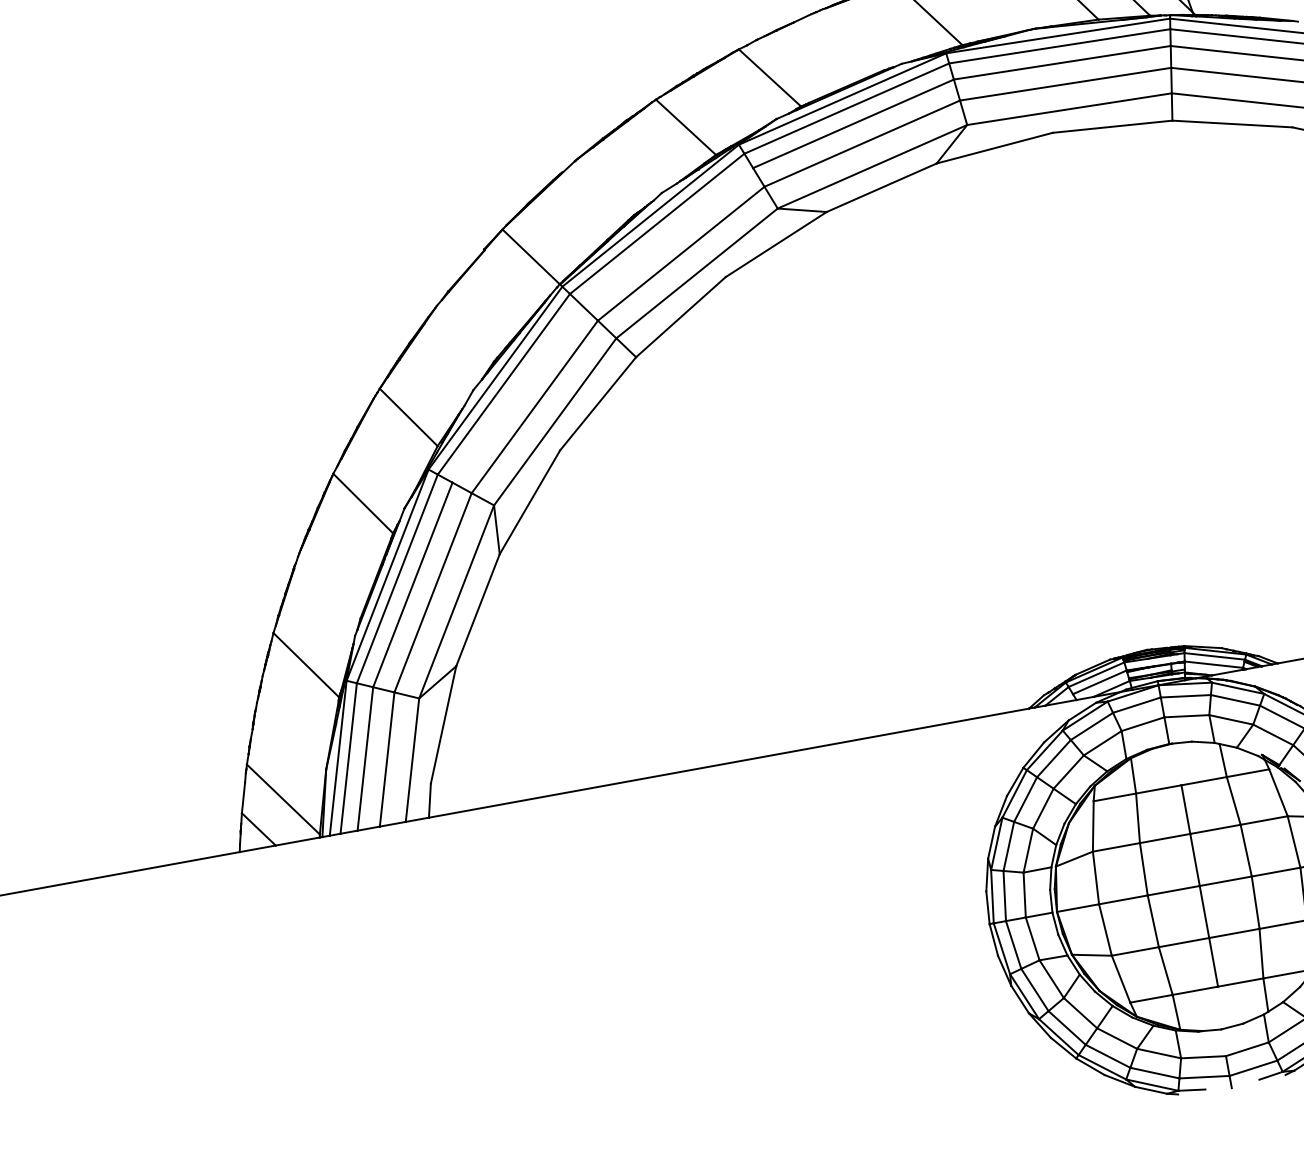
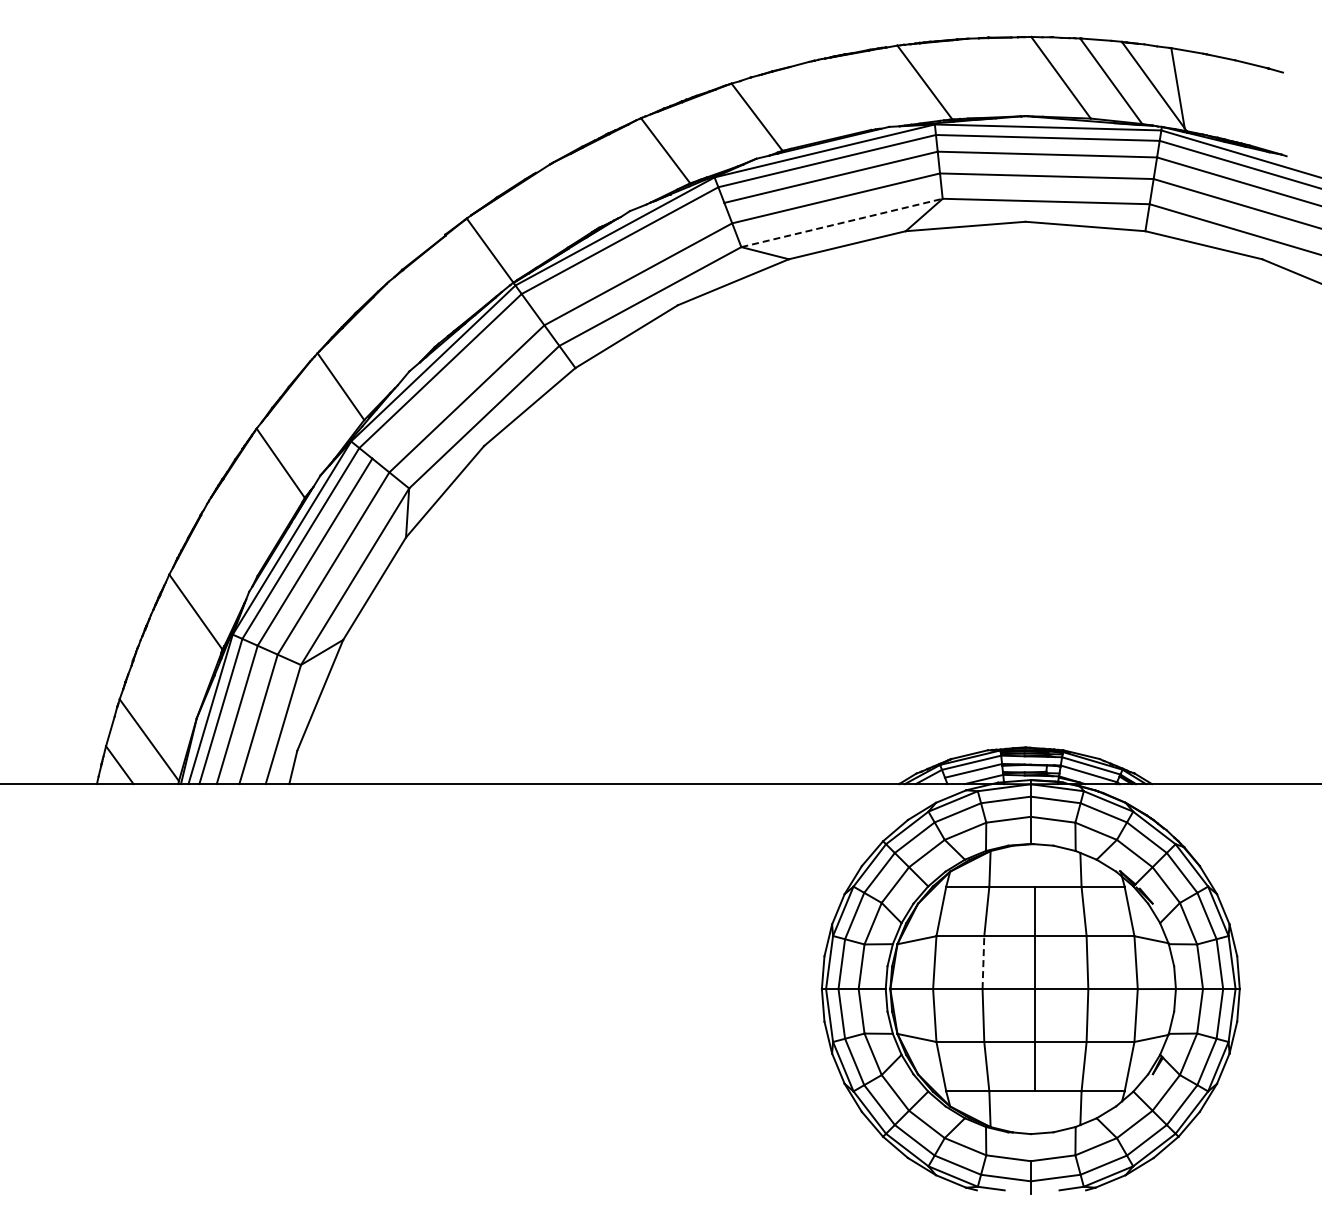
line: (872, 166) -> (842, 222), solid -> dashed
line: (1143, 869) -> (983, 962), solid -> dashed

